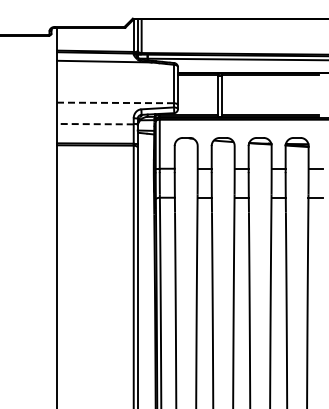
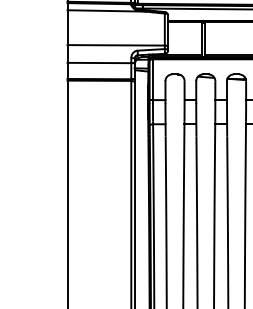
line: (115, 102) -> (116, 44), dashed -> solid
line: (94, 124) -> (98, 63), dashed -> solid

